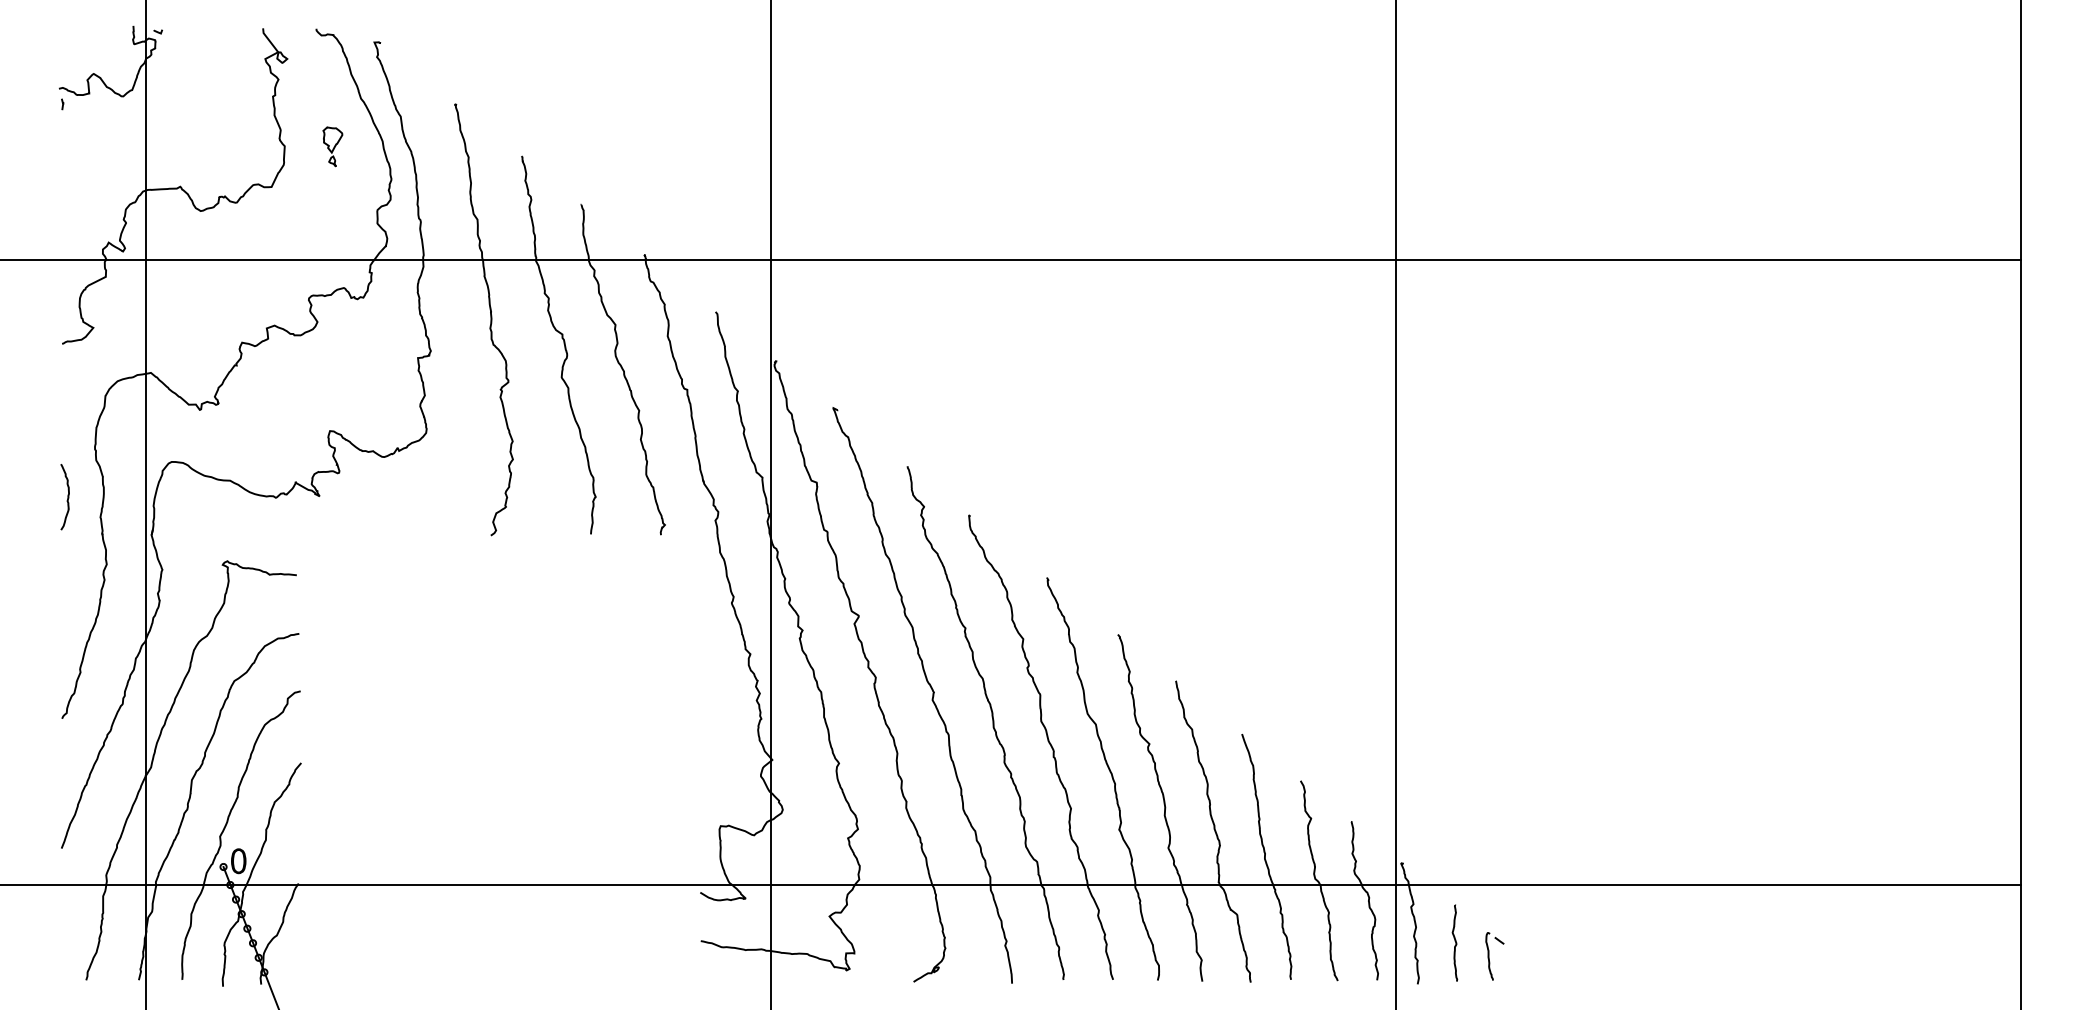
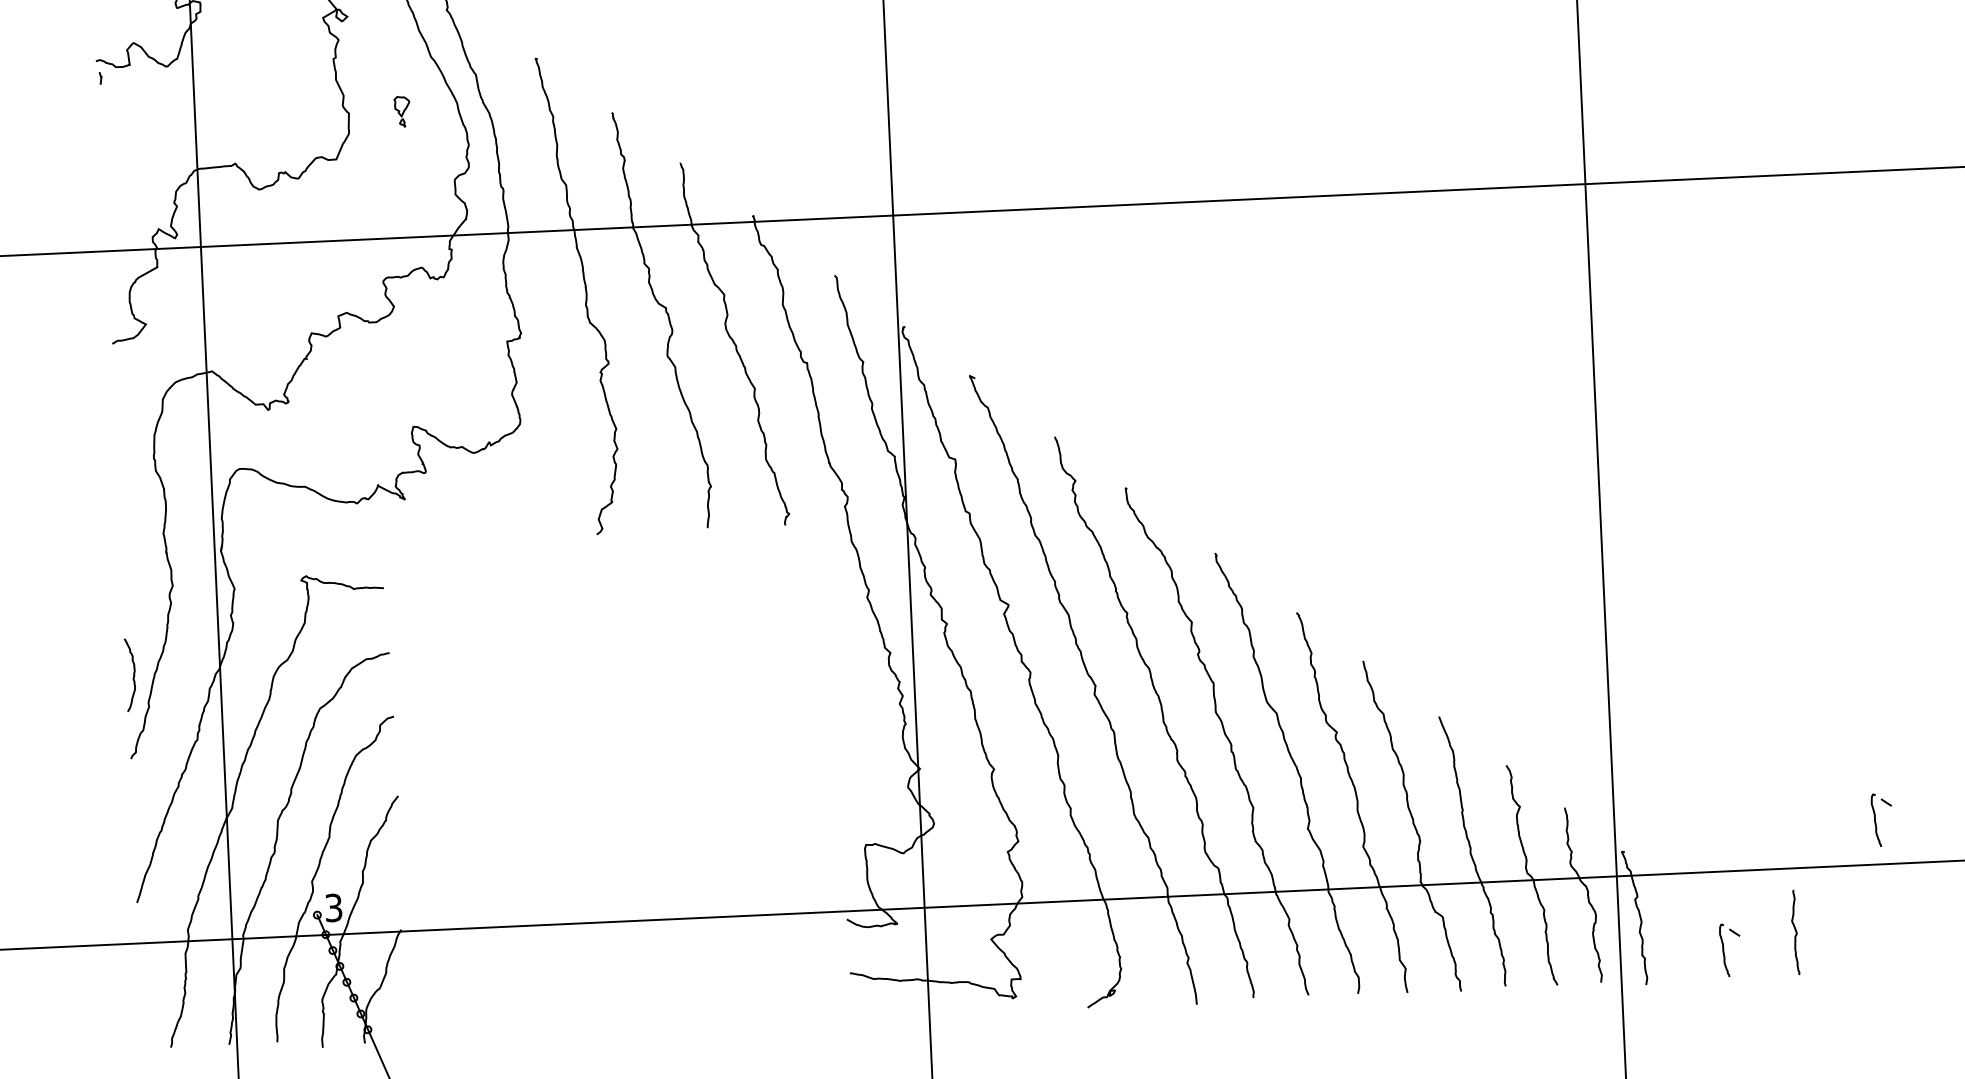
part: (332, 146) -> (401, 111), size x0.7
curve: (67, 497) -> (133, 675), moved
part: (1636, 845) -> (1881, 820), added
text: (238, 861) -> (333, 908), 0 -> 3
curve: (1454, 941) -> (1794, 930), moved

